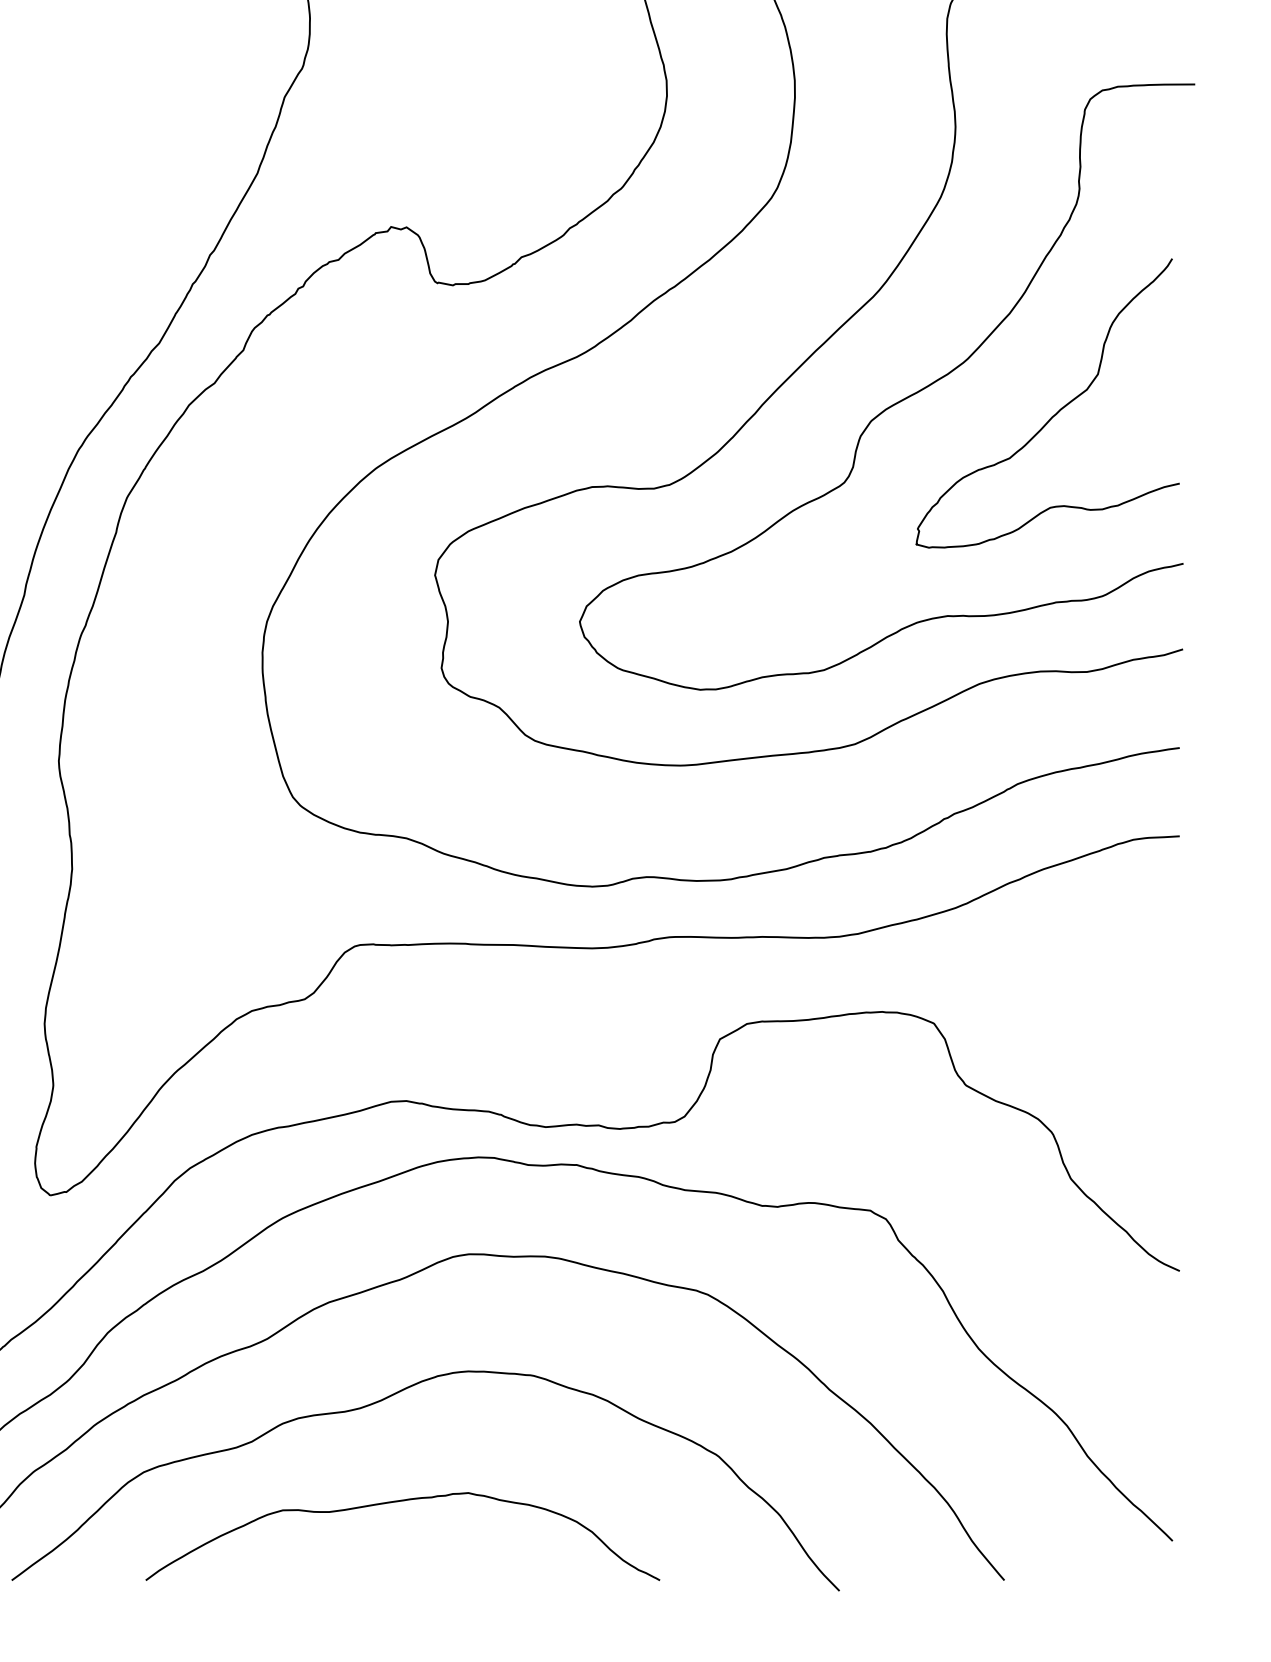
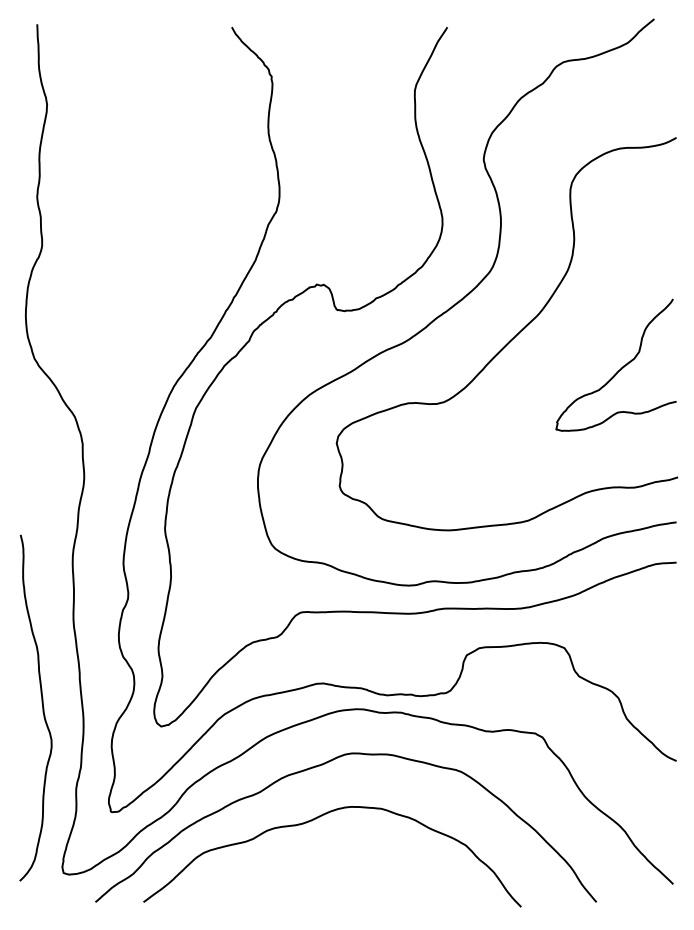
curve: (894, 402) -> (546, 364), removed
curve: (397, 1504) -> (319, 867), removed

